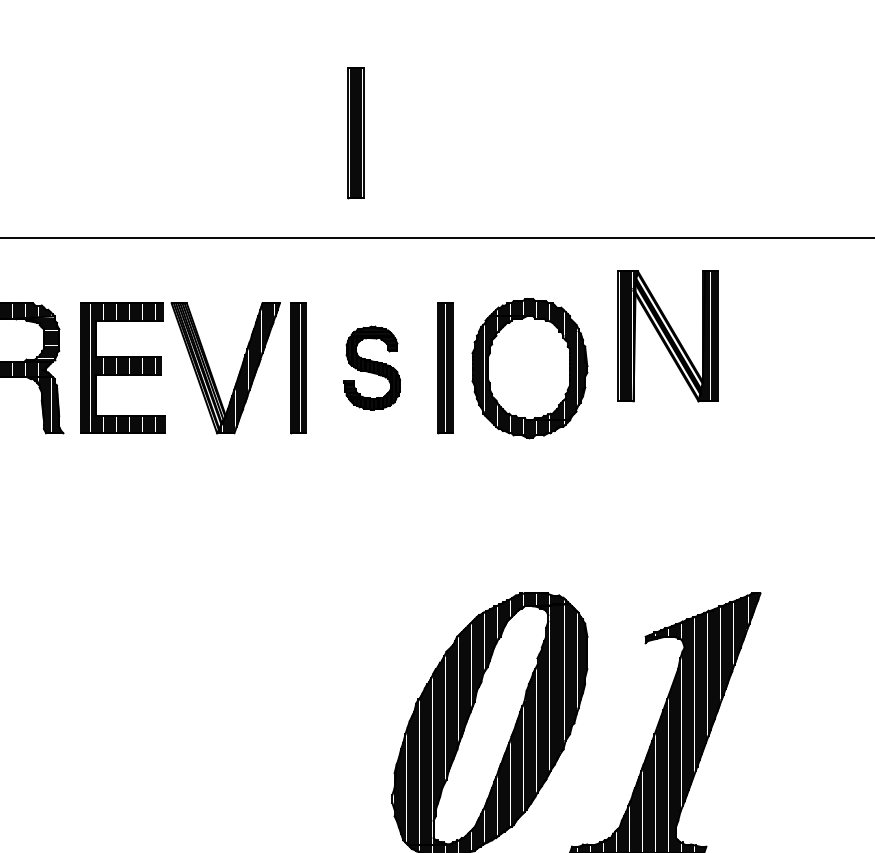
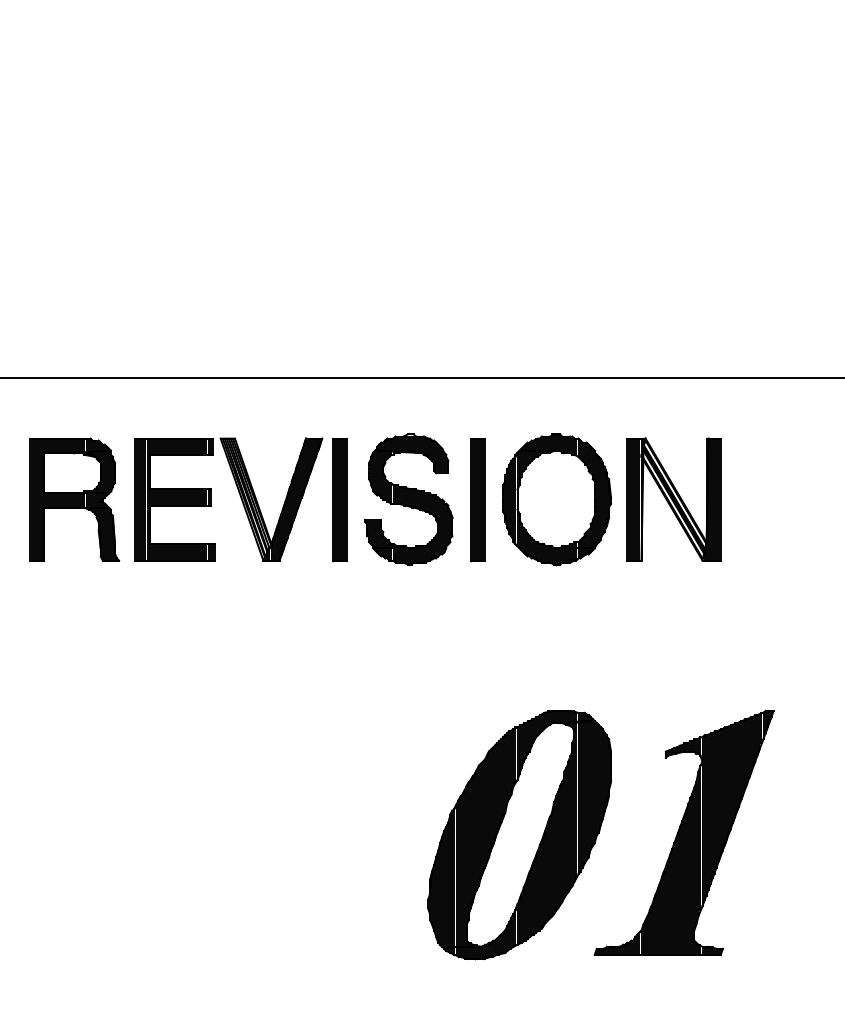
part: (355, 133) -> (393, 279), removed
part: (667, 336) -> (673, 499), moved
part: (371, 368) -> (408, 499), size x1.67

